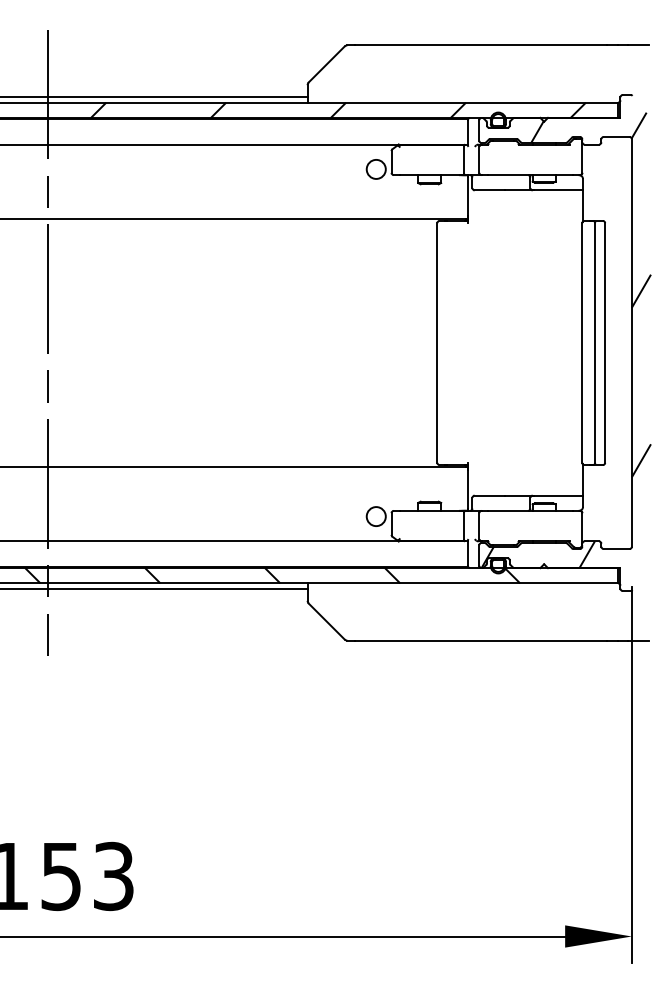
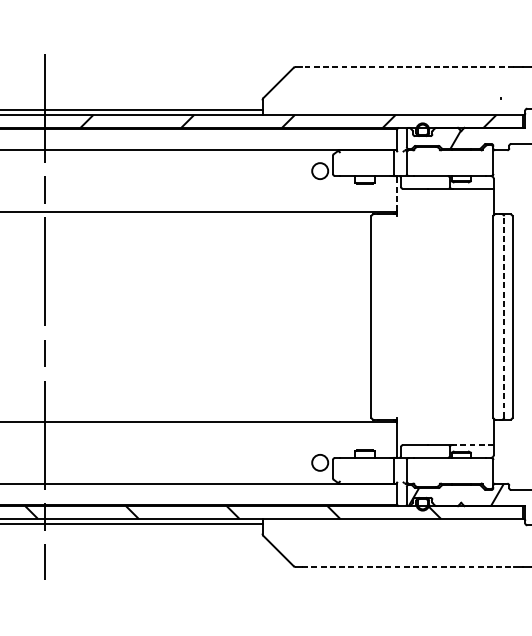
line: (480, 45) -> (407, 67), solid -> dashed
line: (467, 196) -> (396, 193), solid -> dashed
line: (595, 343) -> (504, 317), solid -> dashed
line: (558, 495) -> (473, 445), solid -> dashed
line: (480, 640) -> (407, 566), solid -> dashed

